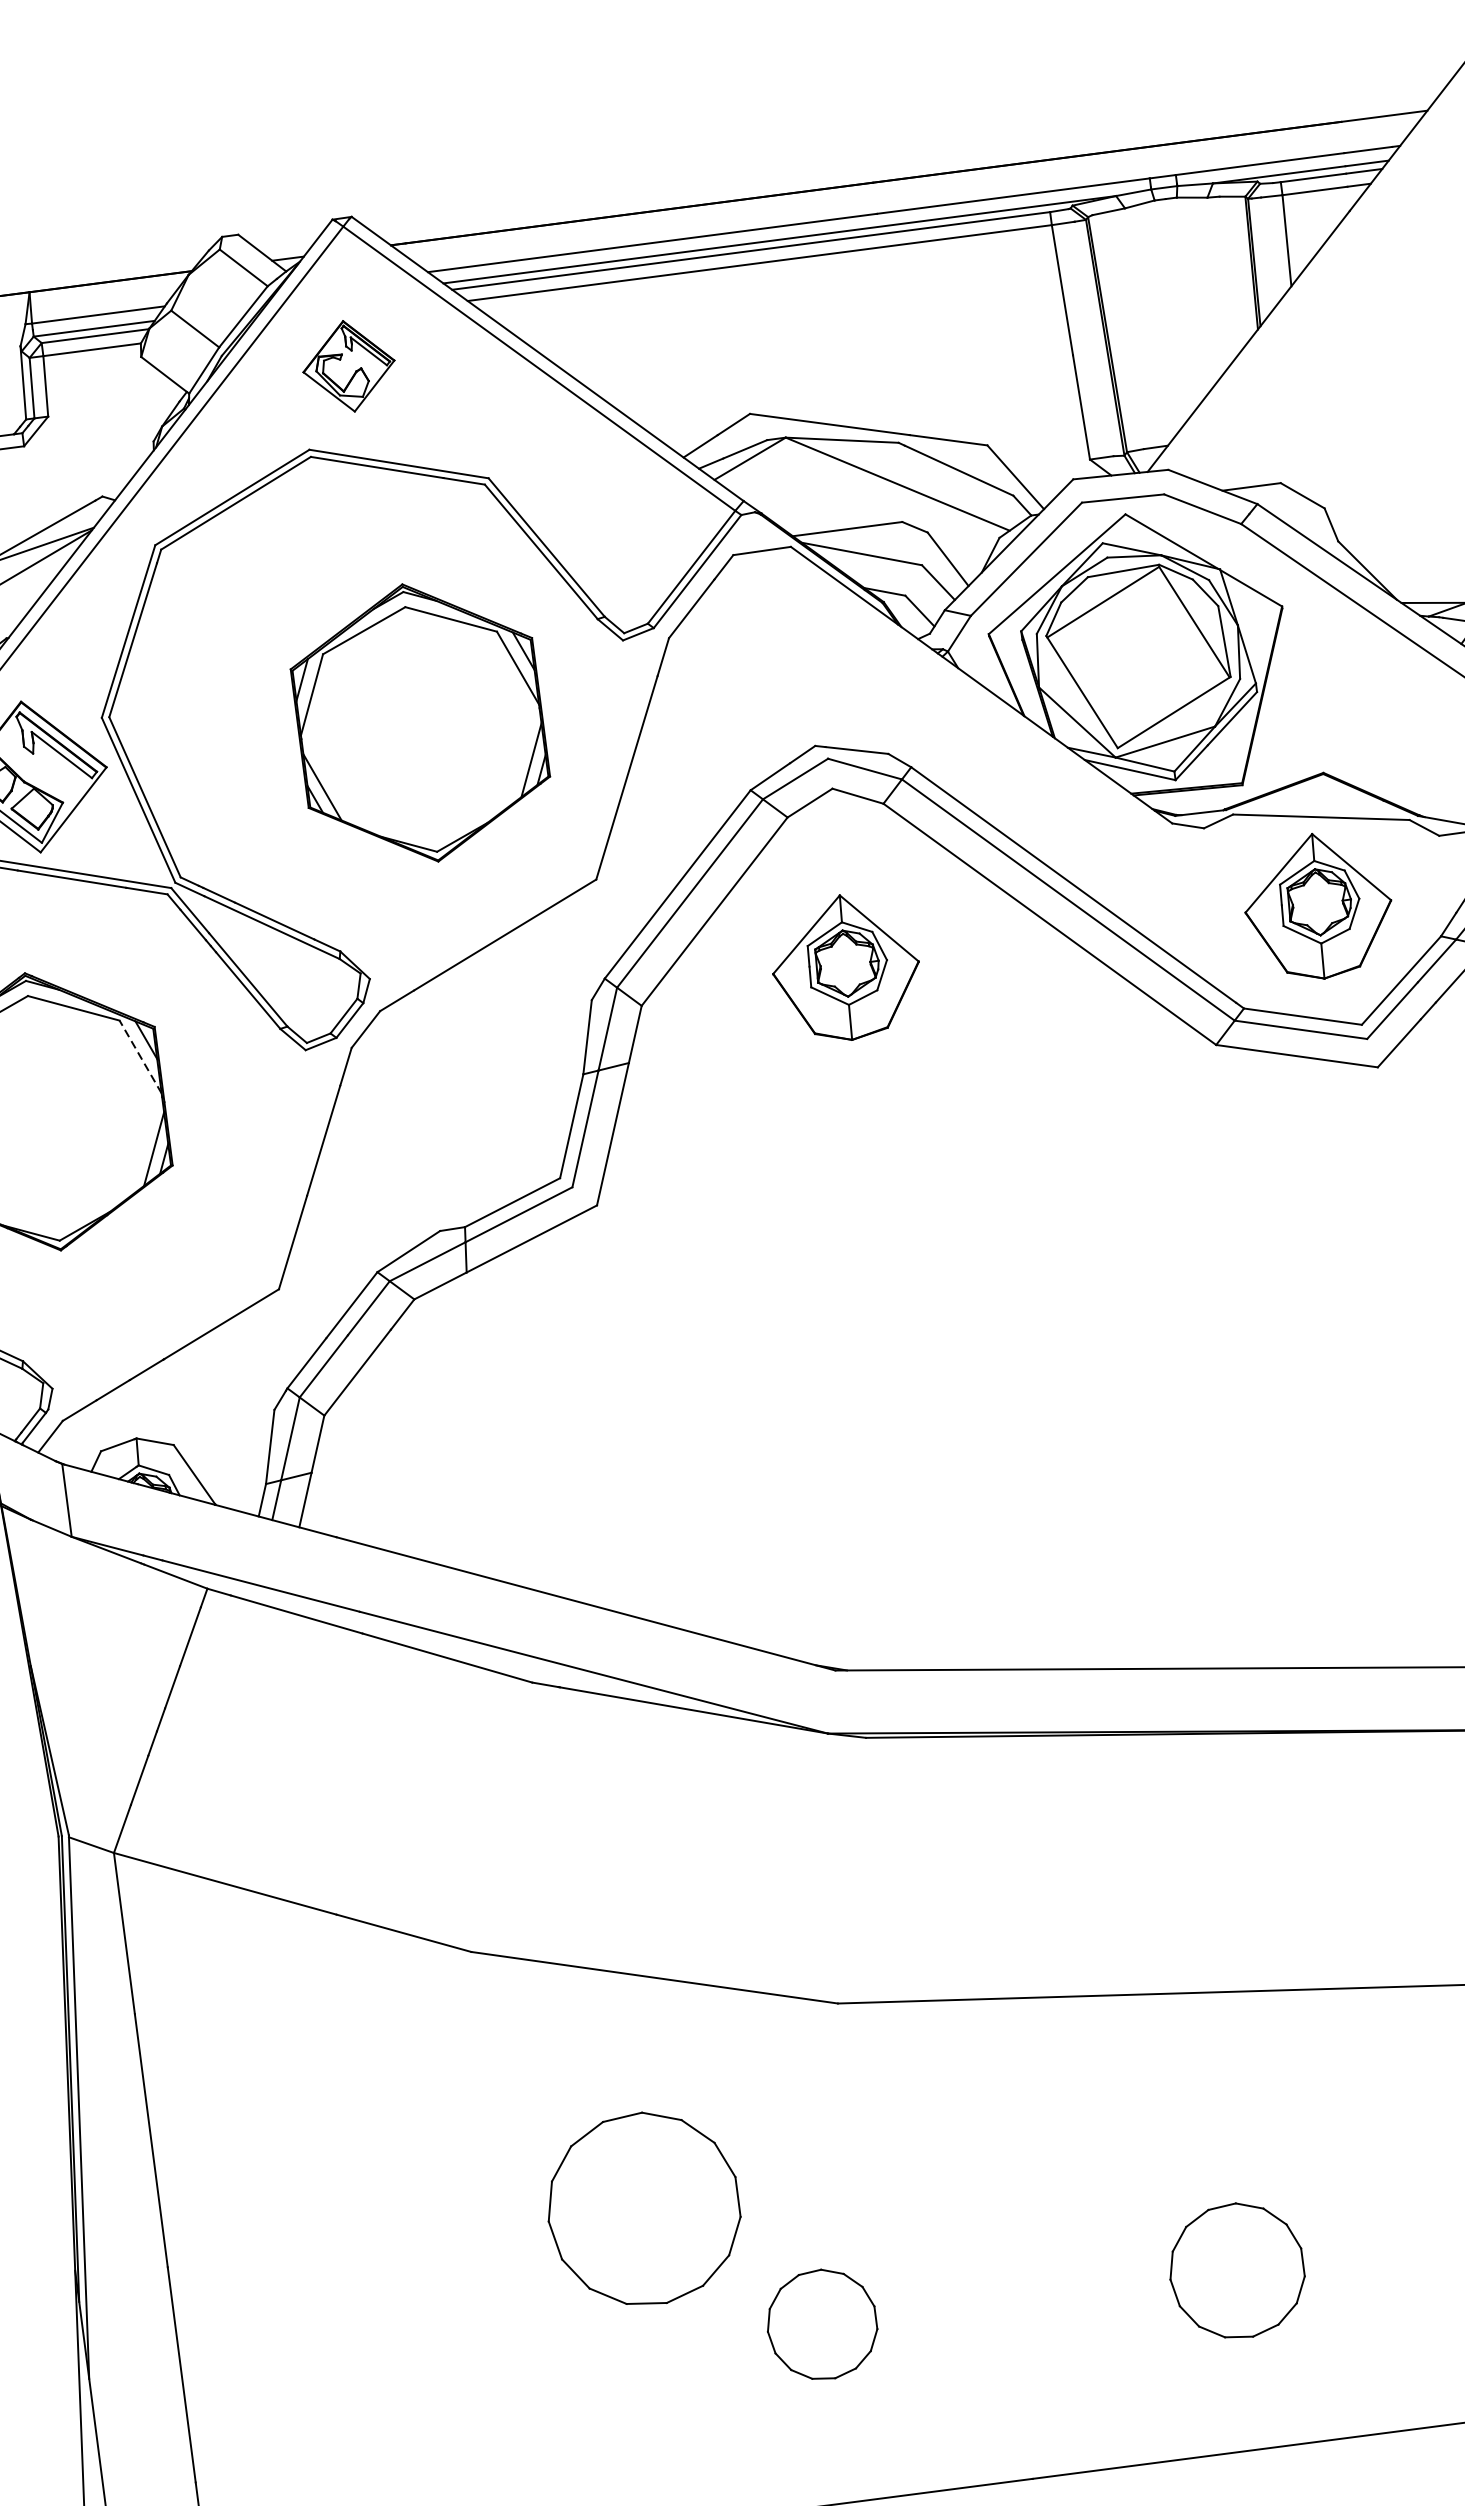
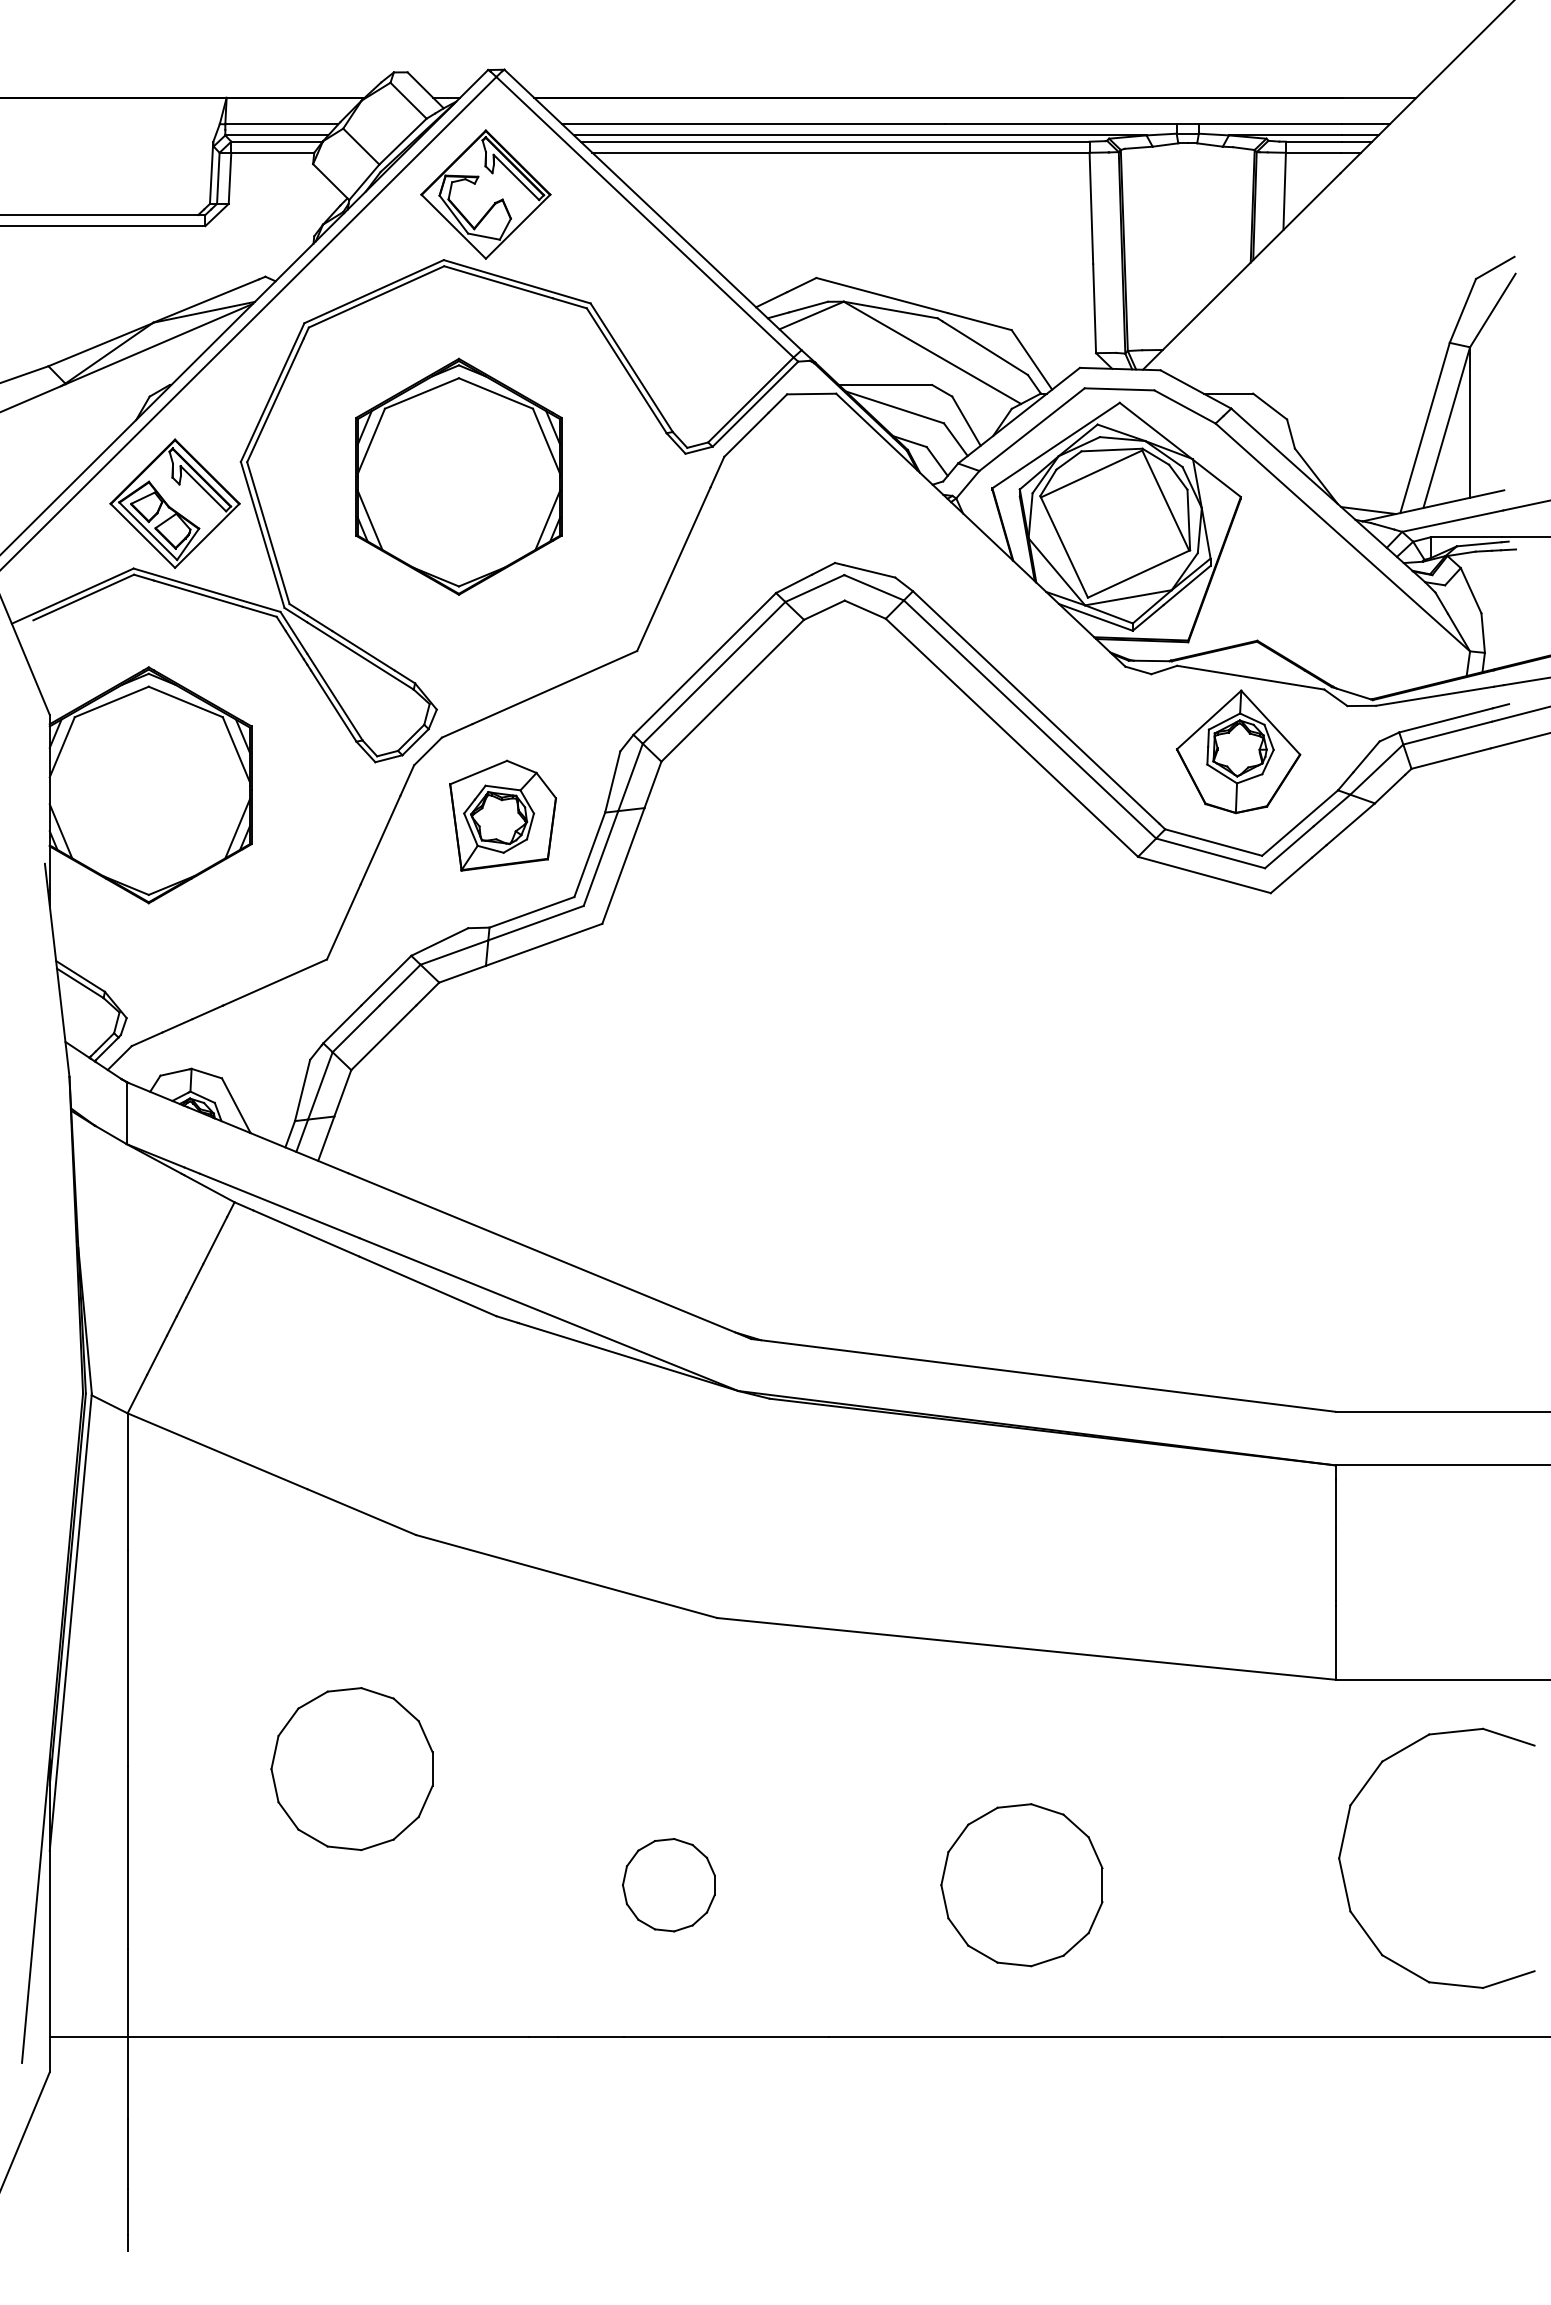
part: (348, 366) -> (485, 194), size x1.67
part: (419, 722) -> (458, 476), moved
part: (845, 967) -> (836, 751), removed
line: (140, 1057) -> (236, 750), dashed -> solid
part: (463, 1093) -> (502, 815), added
part: (642, 2209) -> (351, 1769), moved
part: (1236, 2271) -> (1021, 1885), size x1.43

